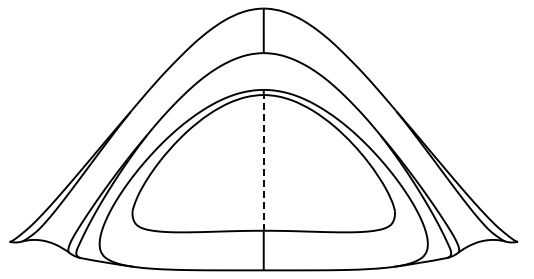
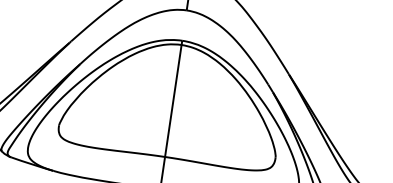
line: (263, 162) -> (173, 100), dashed -> solid

